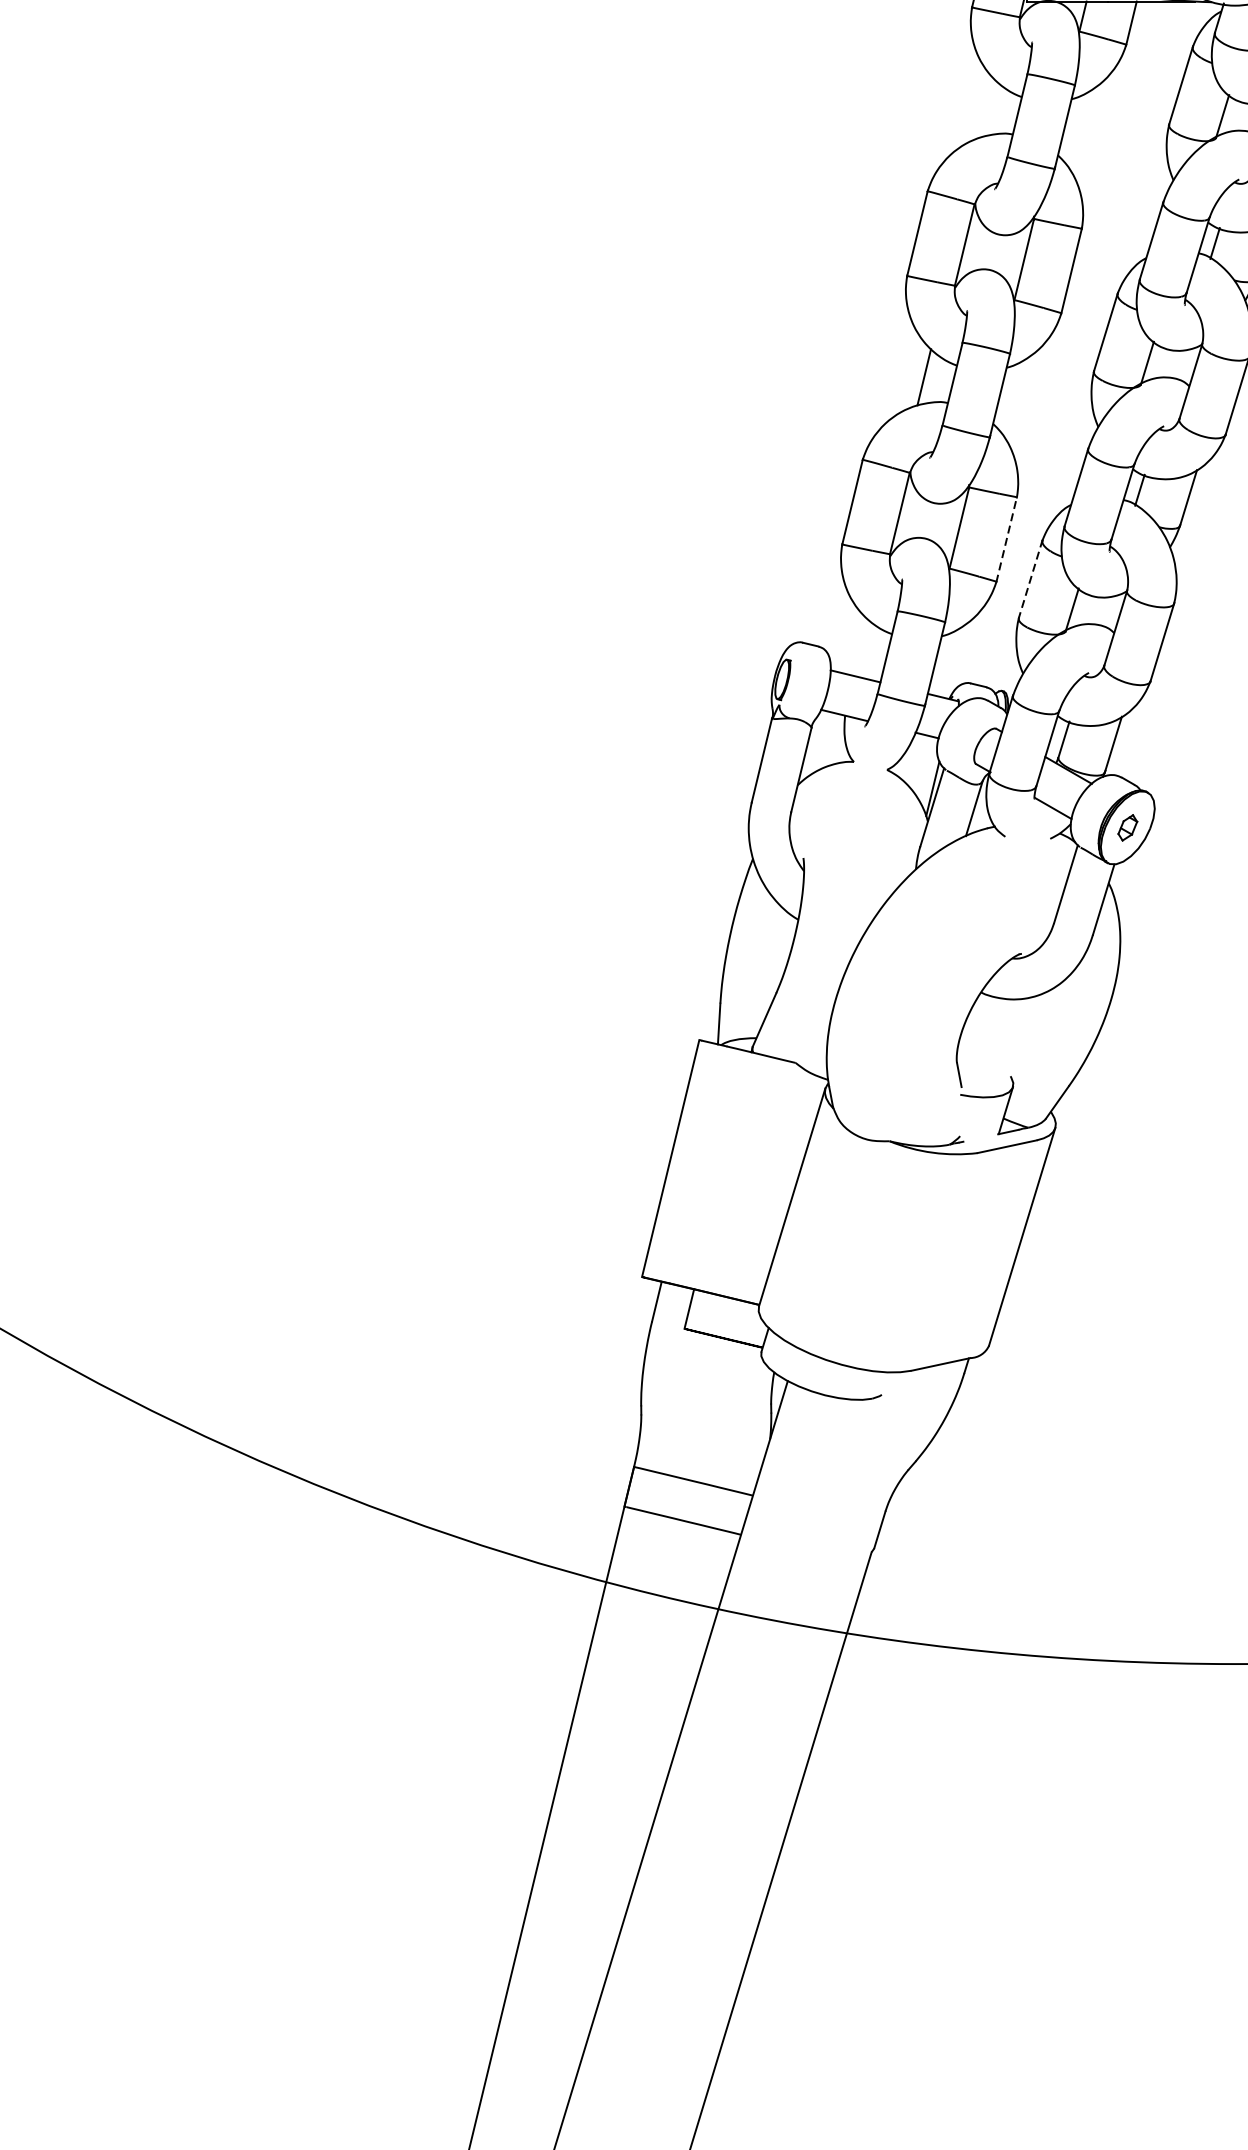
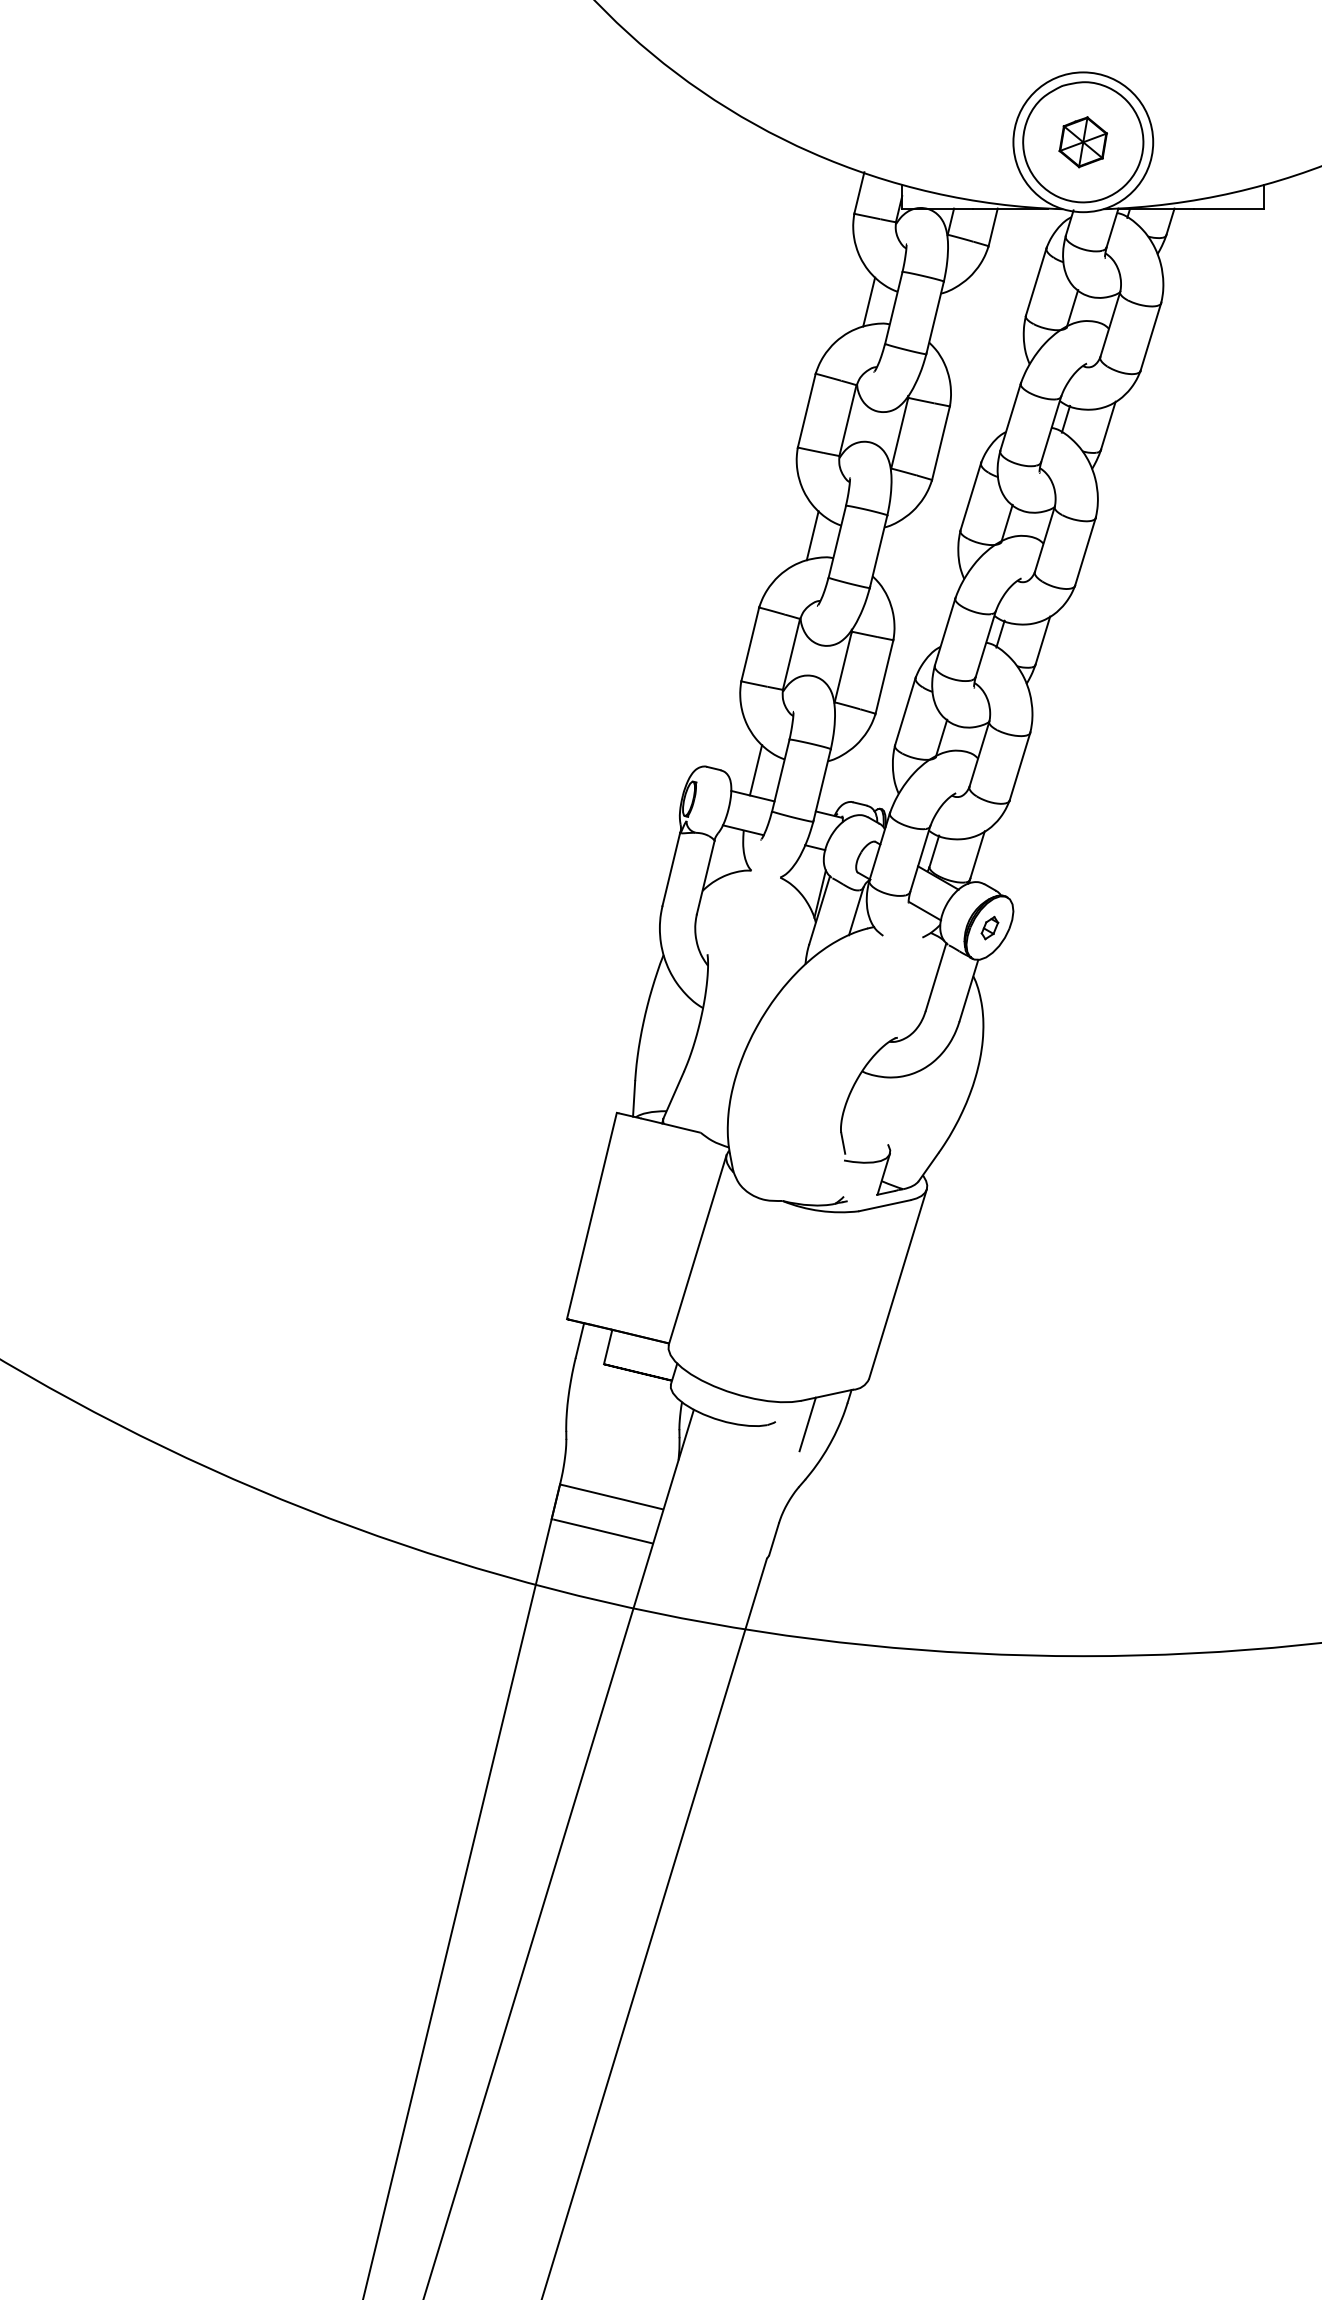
line: (989, 108) -> (869, 301), added
line: (1006, 540) -> (884, 677), dashed -> solid
line: (1030, 579) -> (905, 711), dashed -> solid
line: (858, 646) -> (755, 770), added
line: (918, 1398) -> (807, 1424), added

